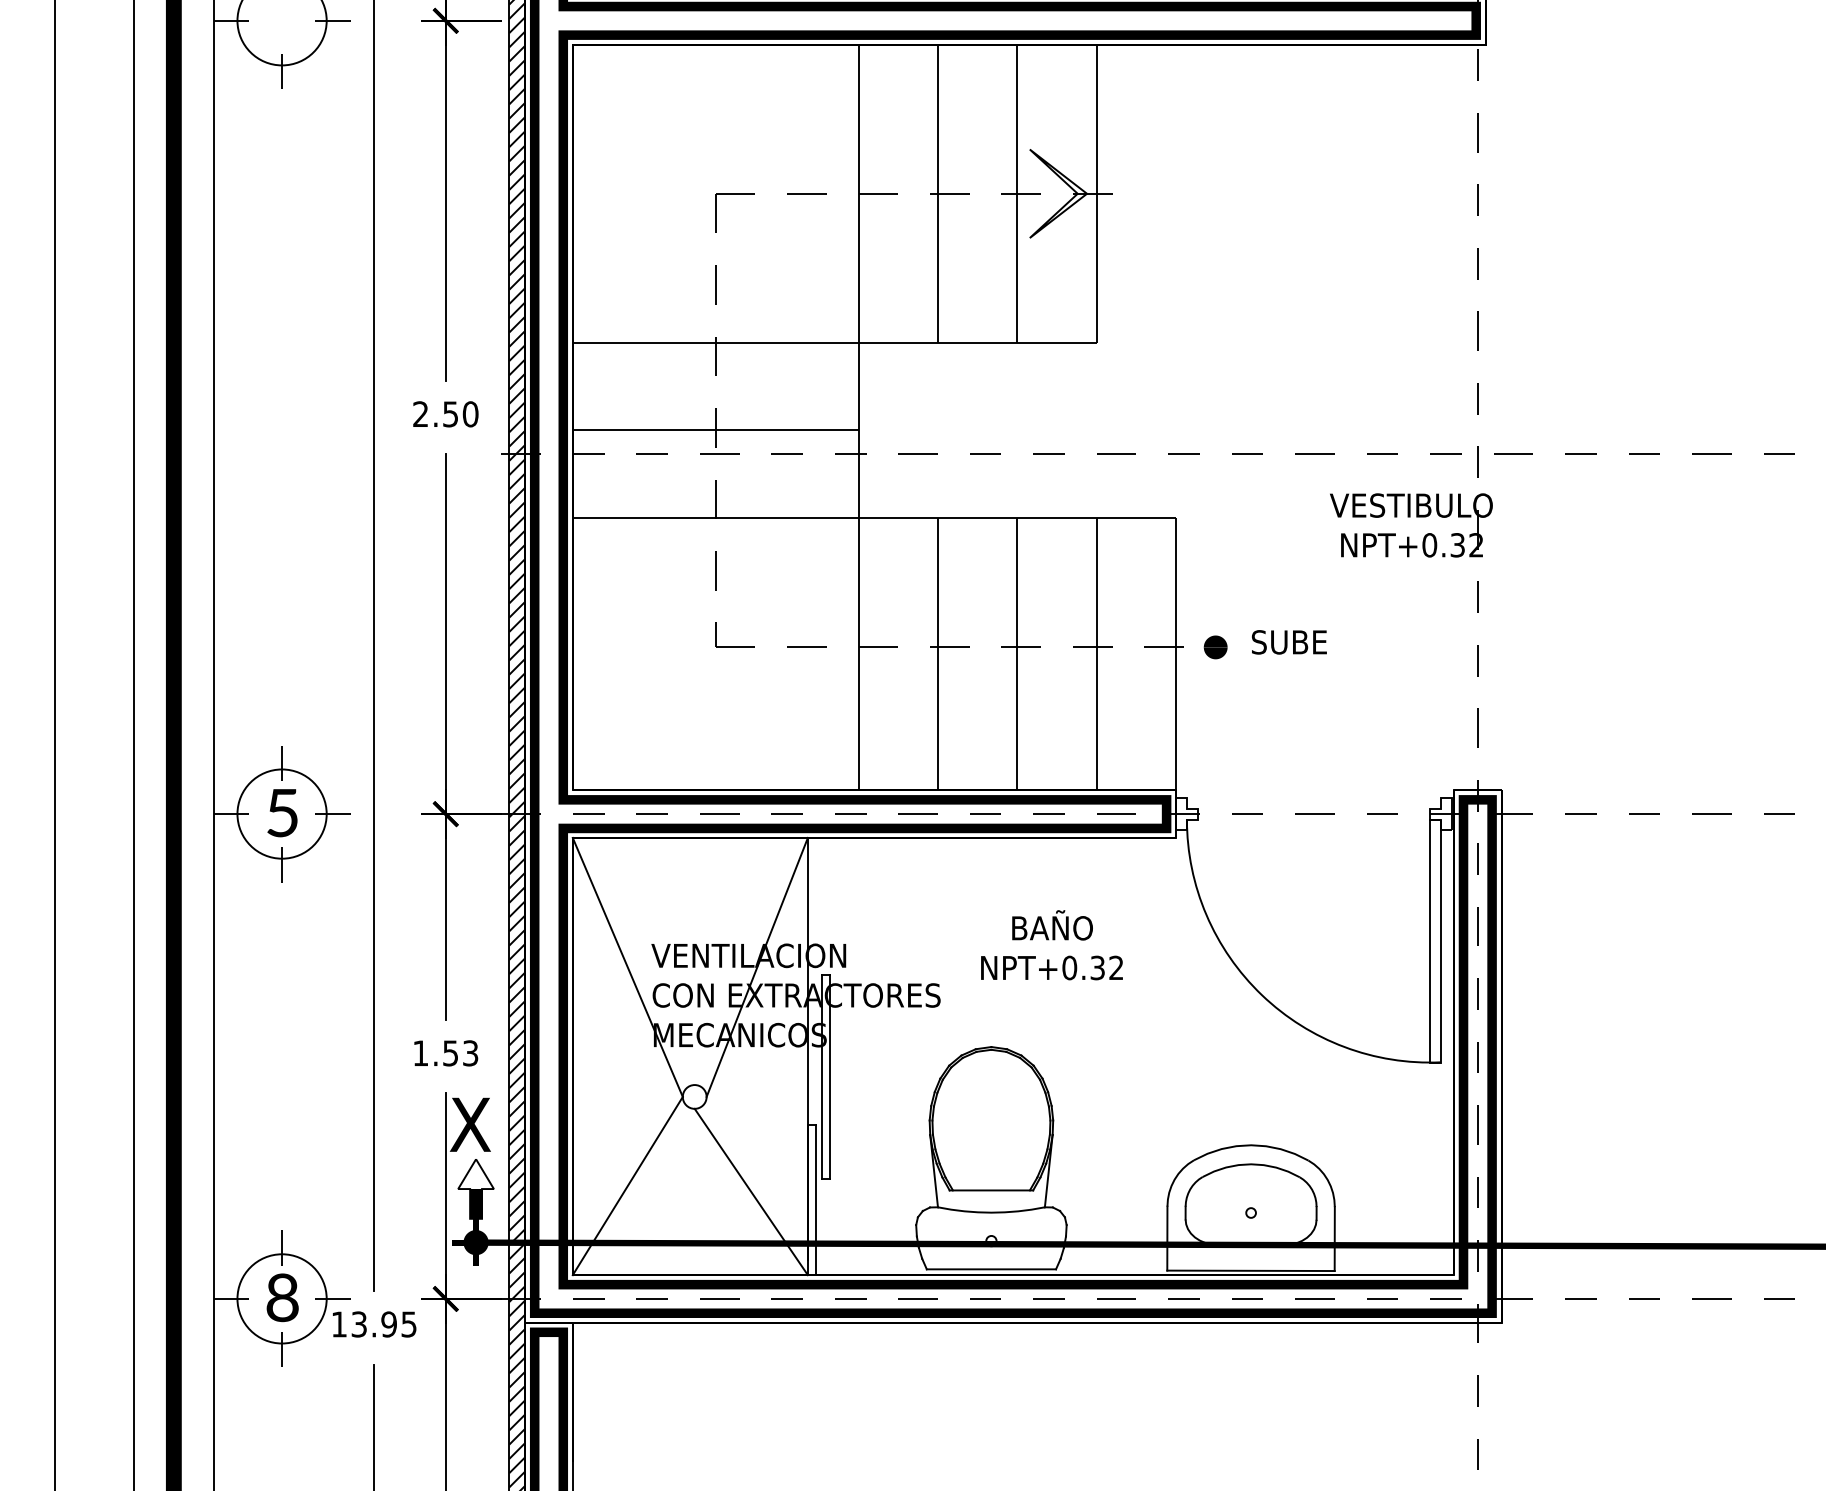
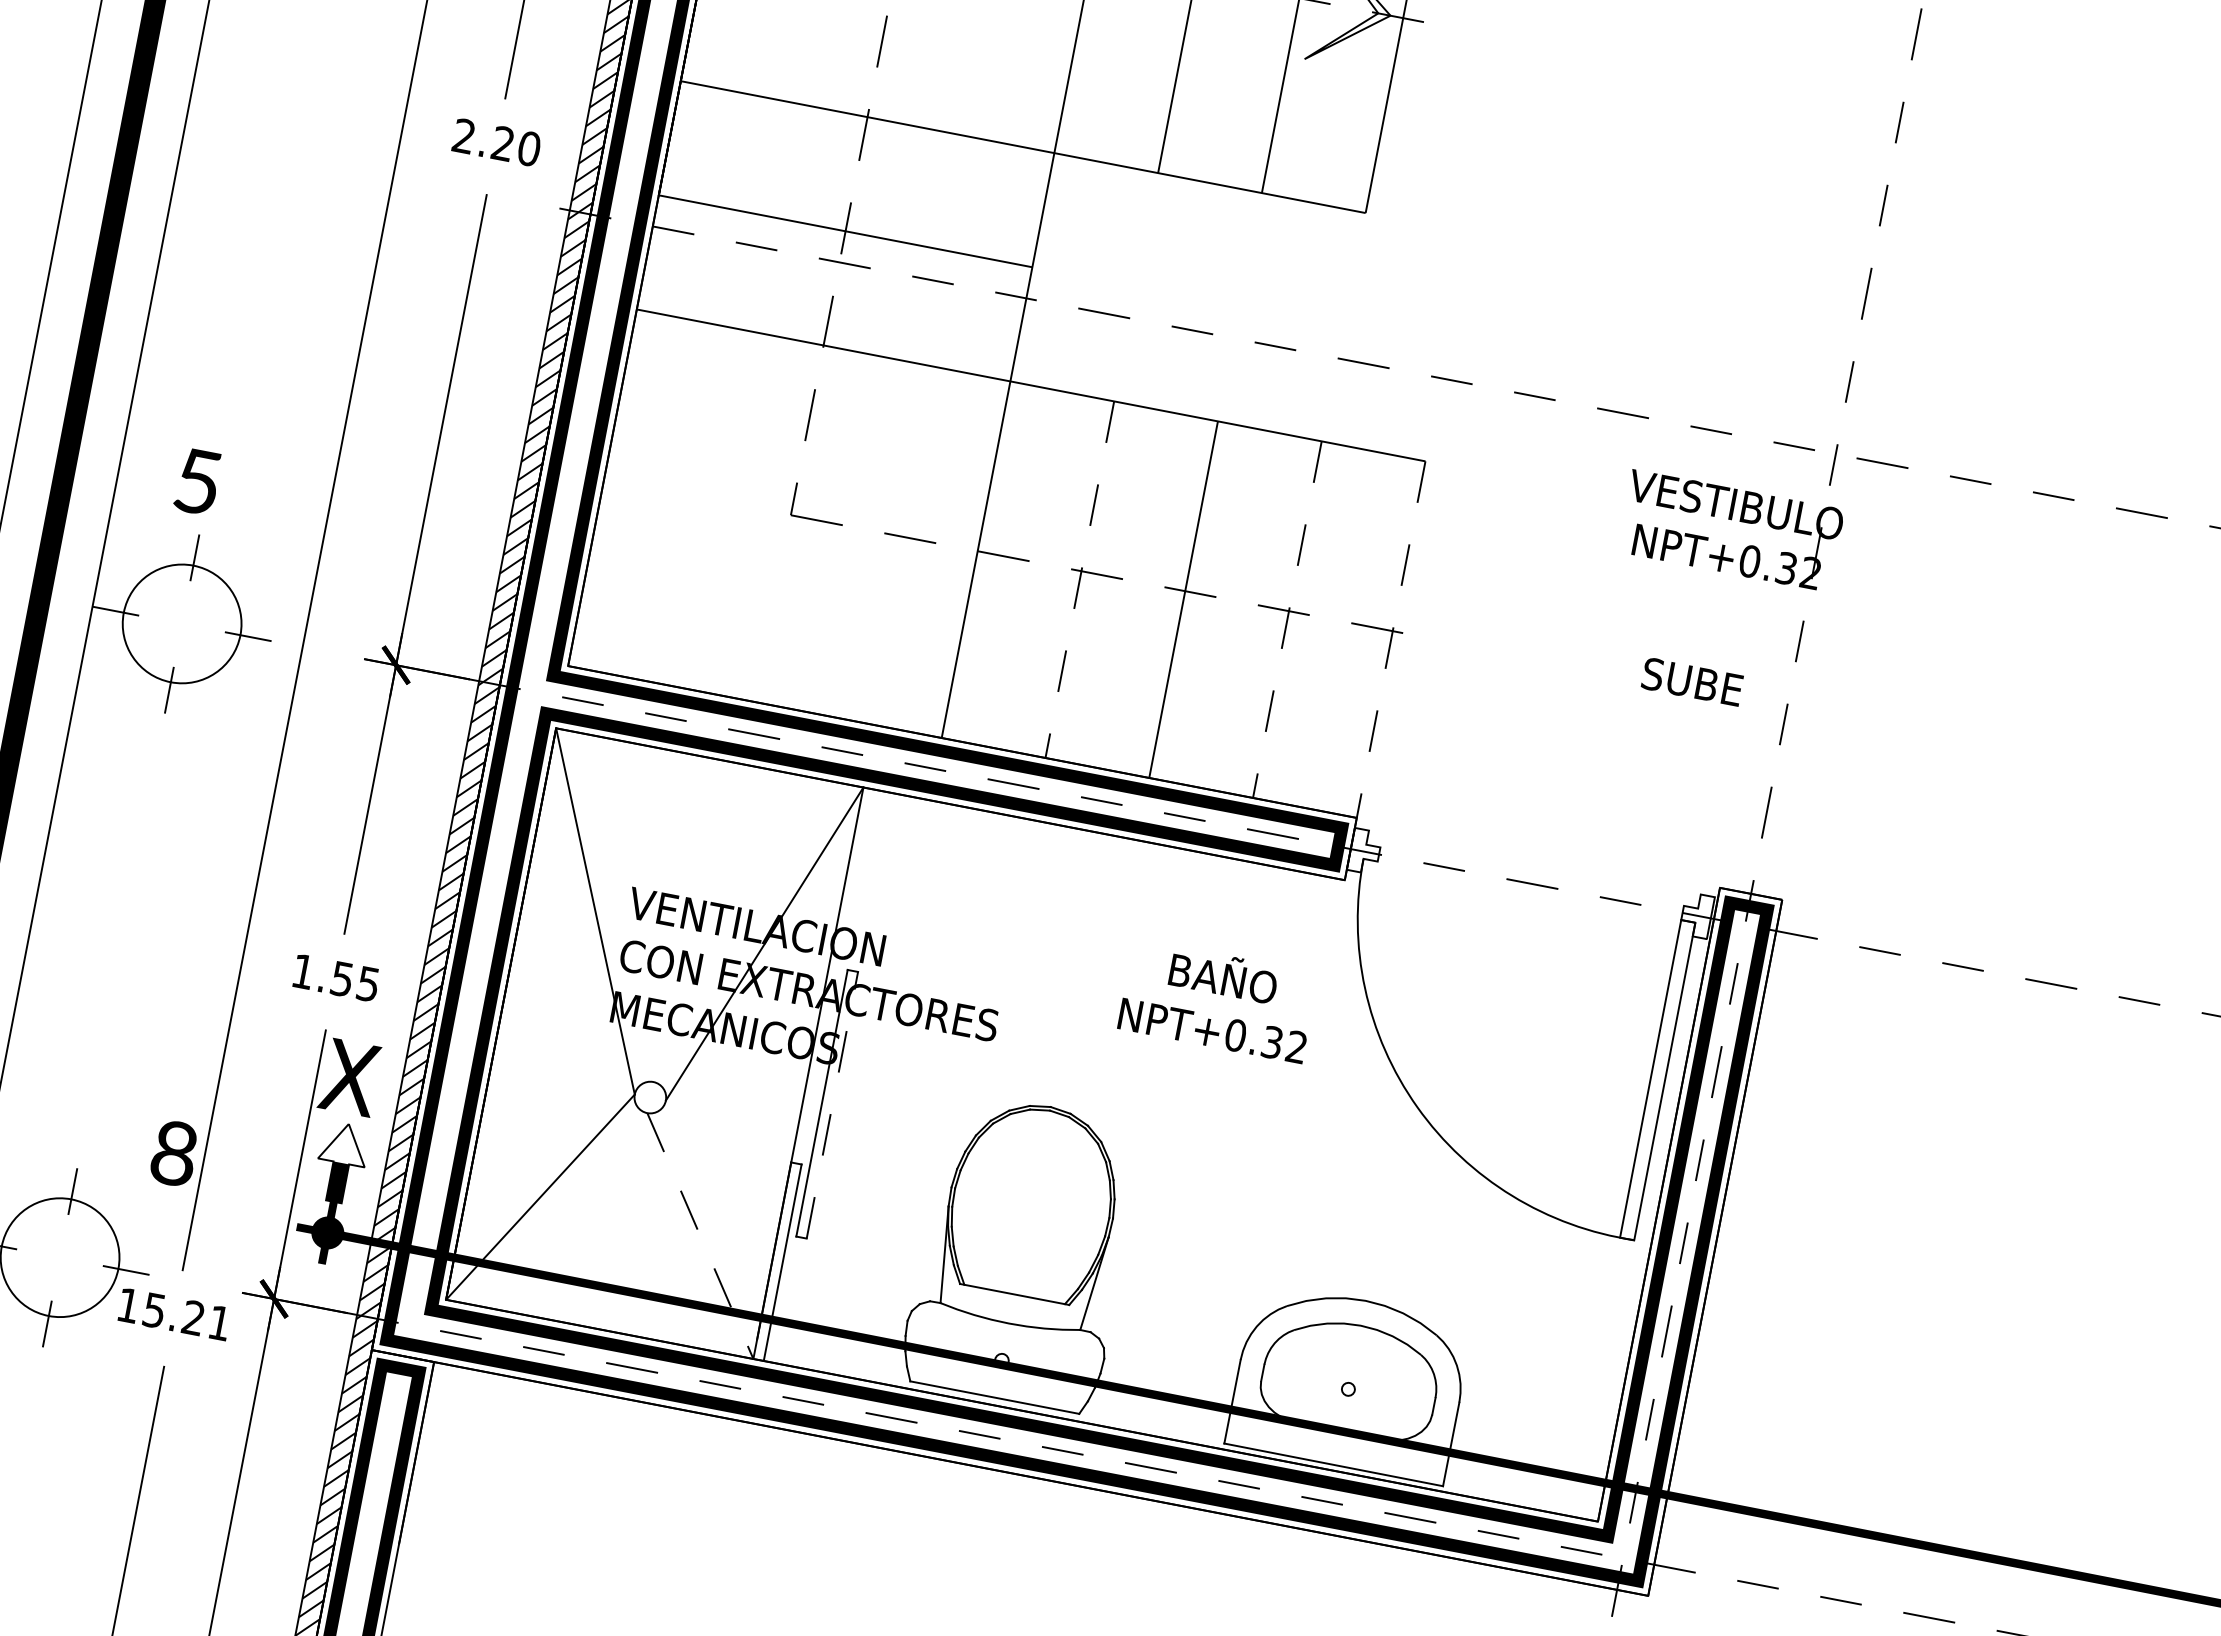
text: (450, 414) -> (502, 144), 2.50 -> 2.20
text: (1289, 642) -> (1692, 682), moved
part: (1215, 647) -> (1444, 641), removed
line: (937, 654) -> (1079, 580), solid -> dashed
line: (1096, 654) -> (1286, 620), solid -> dashed
line: (1176, 654) -> (1391, 640), solid -> dashed
text: (282, 813) -> (197, 482), moved
text: (1051, 945) -> (1217, 1001), moved
text: (470, 1052) -> (368, 983), 1.53 -> 1.55
line: (830, 1076) -> (832, 1105), solid -> dashed
line: (751, 1191) -> (700, 1235), solid -> dashed
text: (282, 1297) -> (174, 1153), moved
text: (384, 1324) -> (187, 1316), 13.95 -> 15.21

